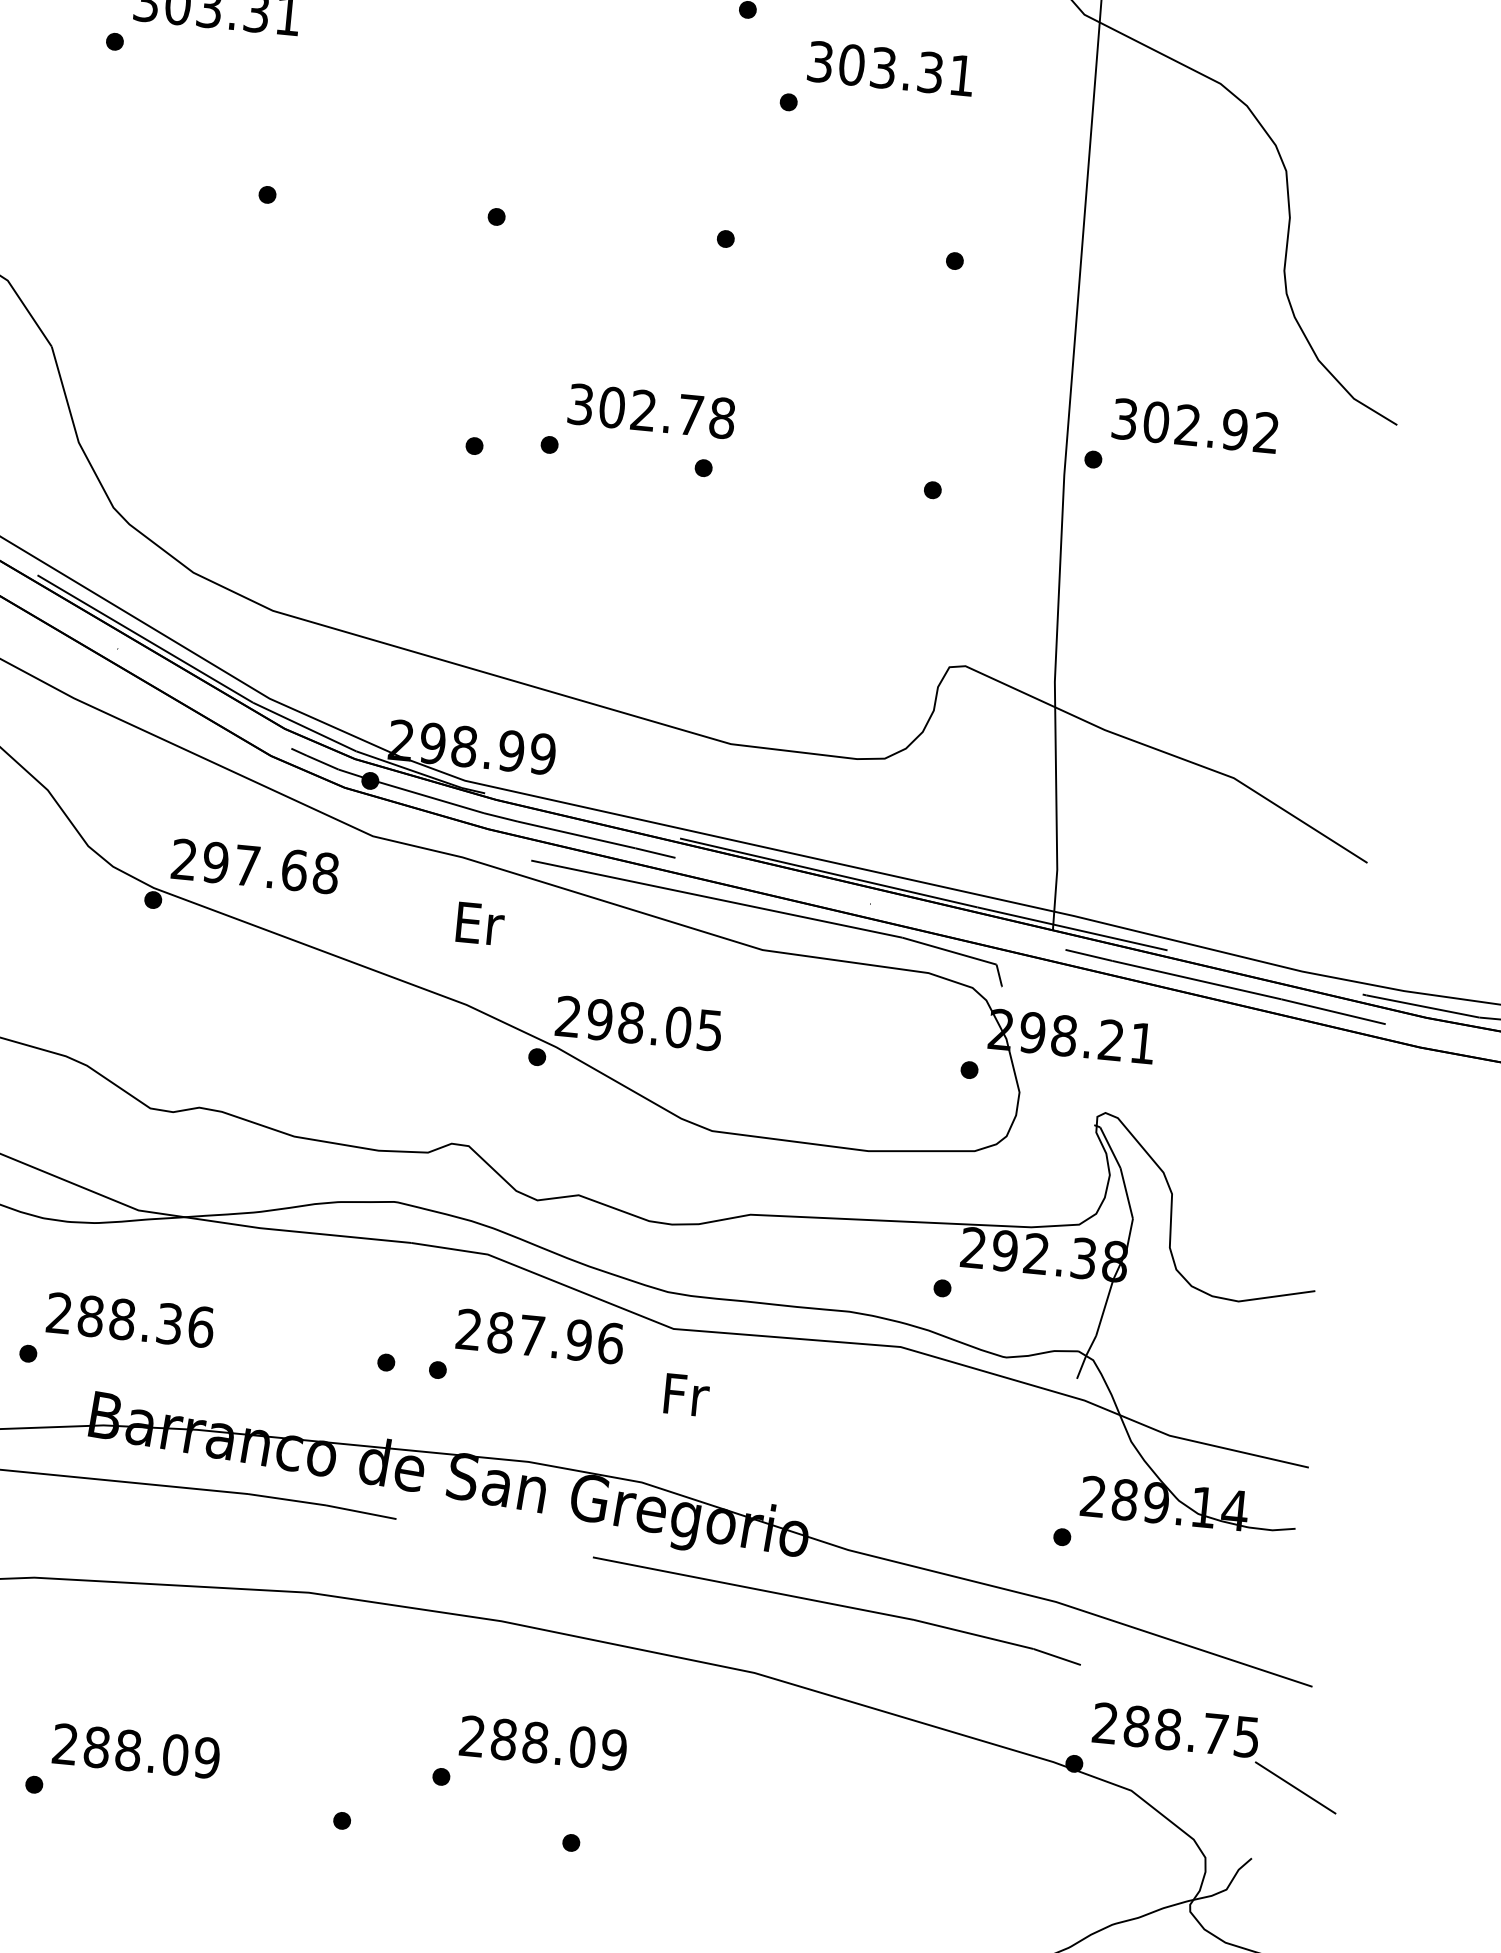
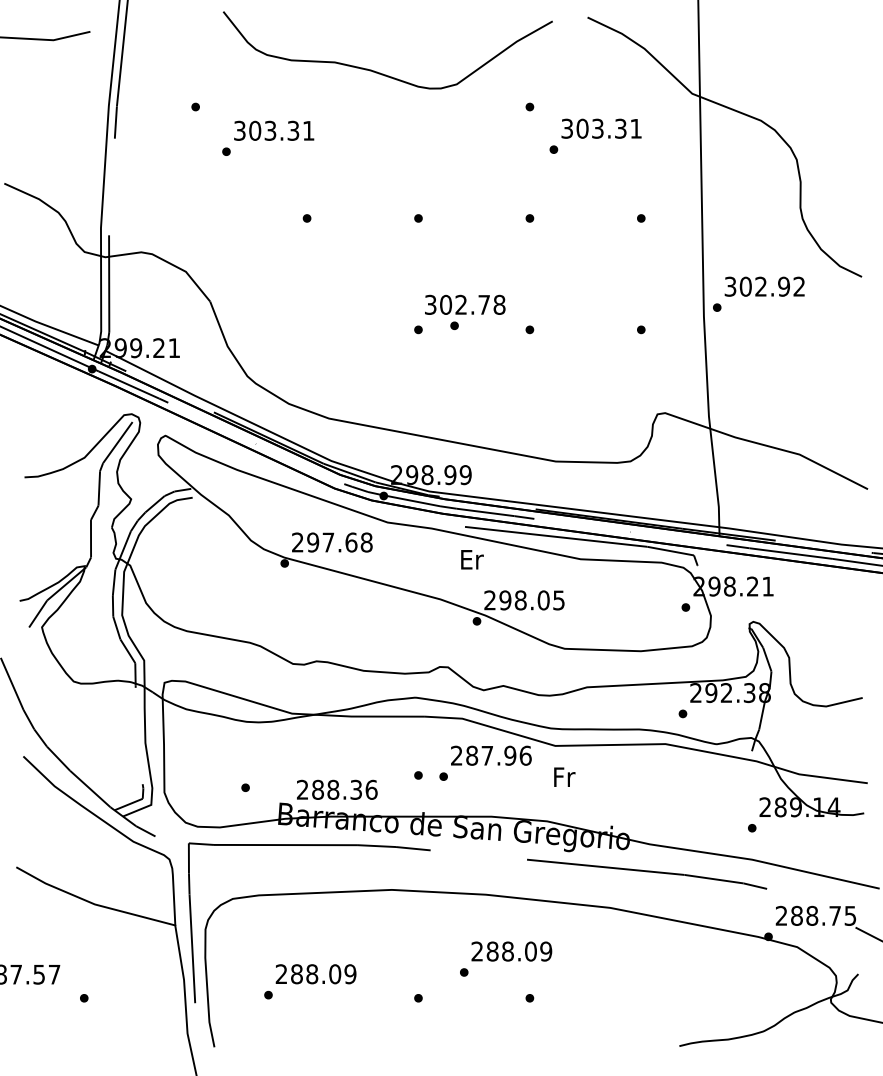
text: (652, 410) -> (465, 304), moved
text: (480, 923) -> (472, 559), moved
text: (131, 1319) -> (337, 789), moved

